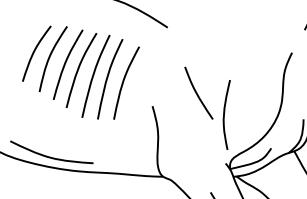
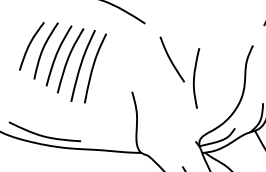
curve: (124, 82) -> (107, 71), removed
part: (207, 108) -> (179, 72), moved

